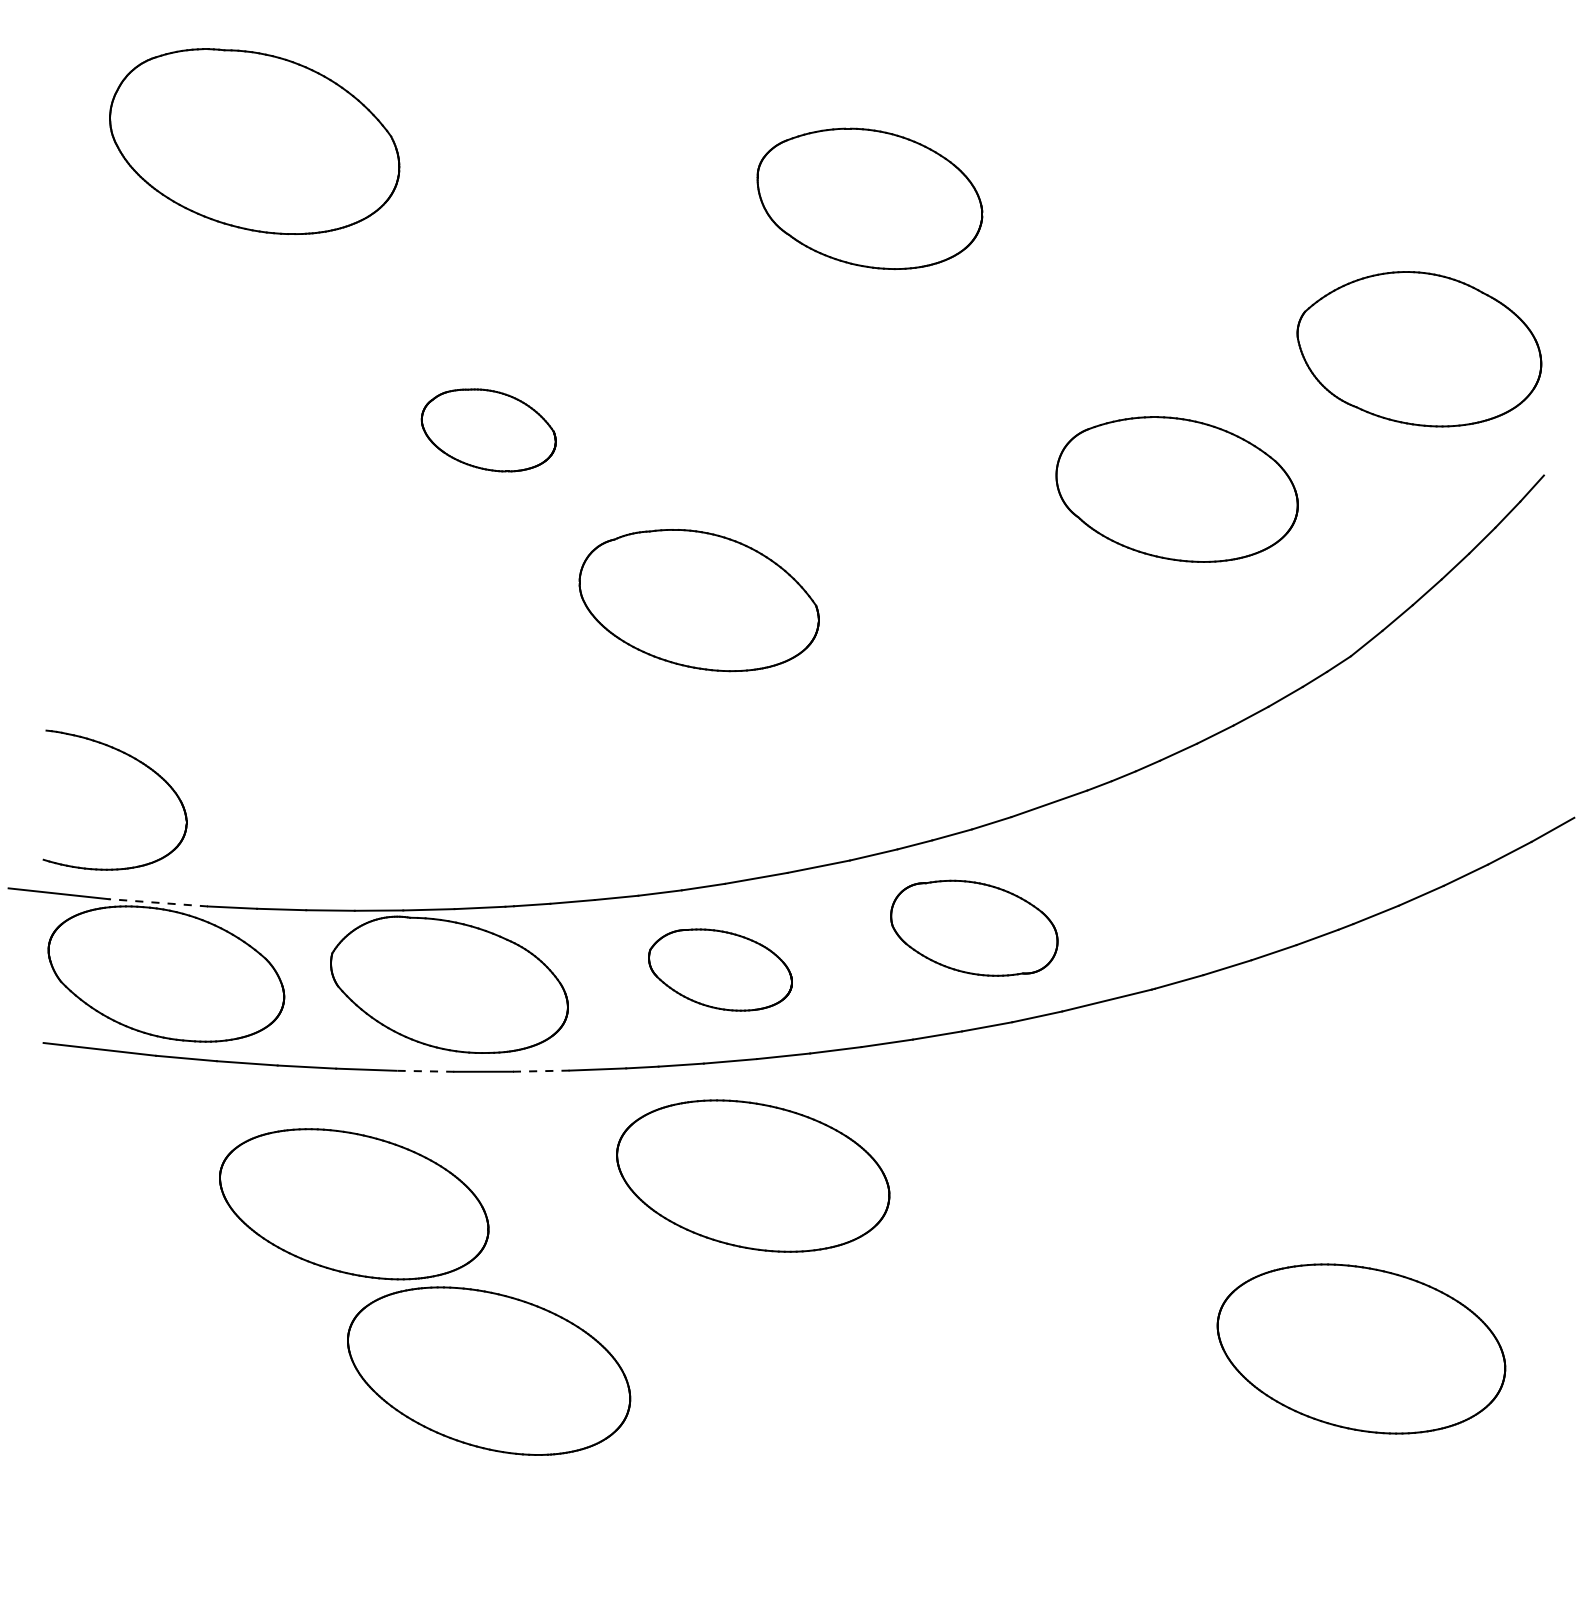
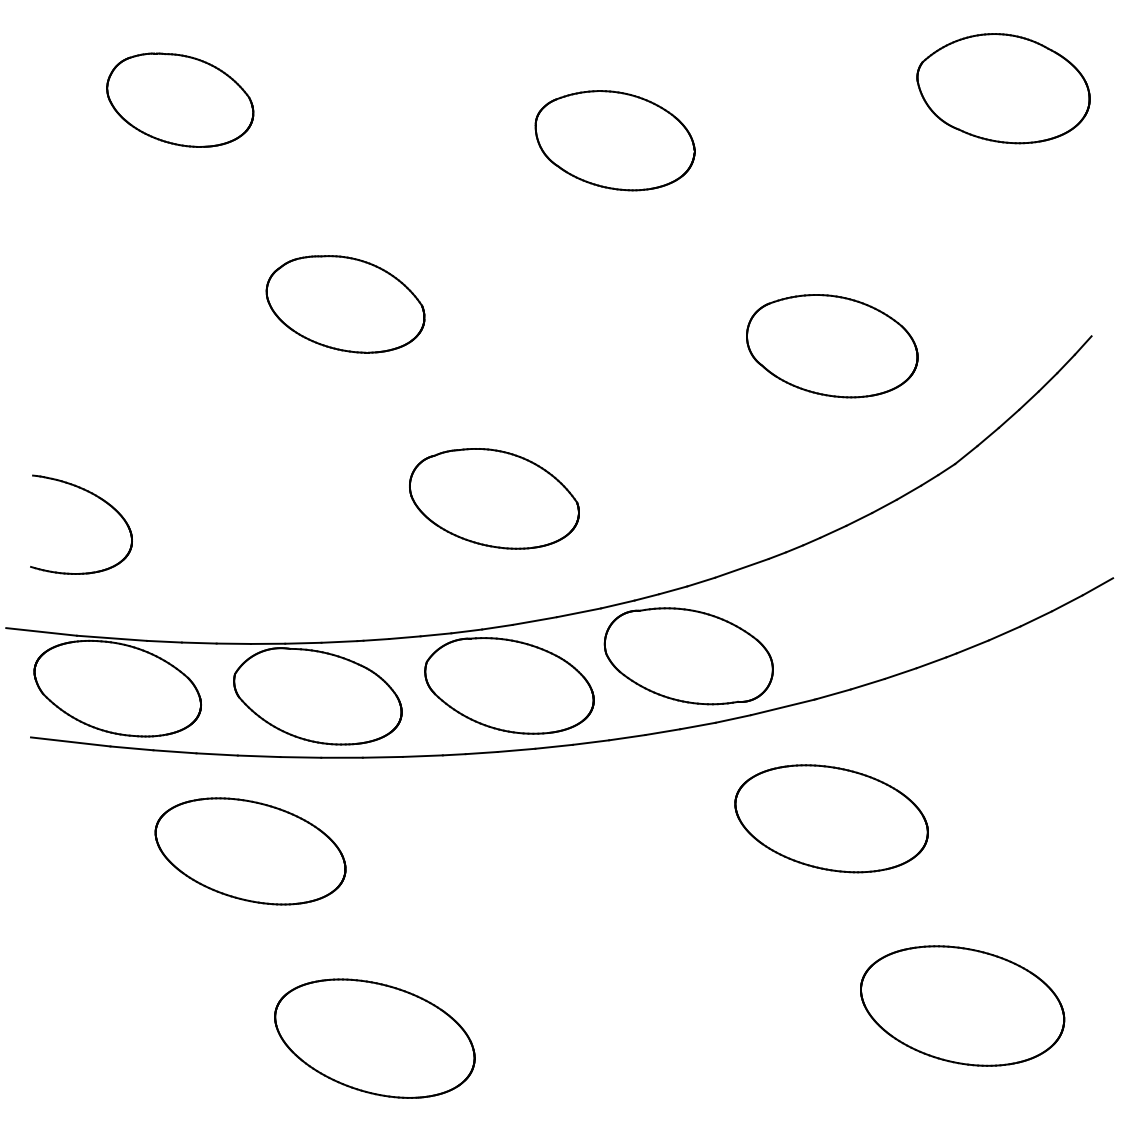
part: (254, 141) -> (180, 100), size x0.71
part: (1419, 349) -> (1003, 88), moved
part: (488, 430) -> (345, 304), size x1.67
part: (698, 600) -> (493, 498), moved
part: (140, 763) -> (99, 498), moved
line: (158, 902) -> (112, 638), dashed -> solid
part: (974, 928) -> (689, 656), size x1.43
part: (720, 969) -> (509, 685), size x1.67
line: (425, 1071) -> (300, 757), dashed -> solid
line: (540, 1071) -> (382, 757), dashed -> solid
part: (753, 1175) -> (831, 818), moved
part: (1361, 1348) -> (962, 1005), moved
part: (489, 1370) -> (375, 1038), moved

